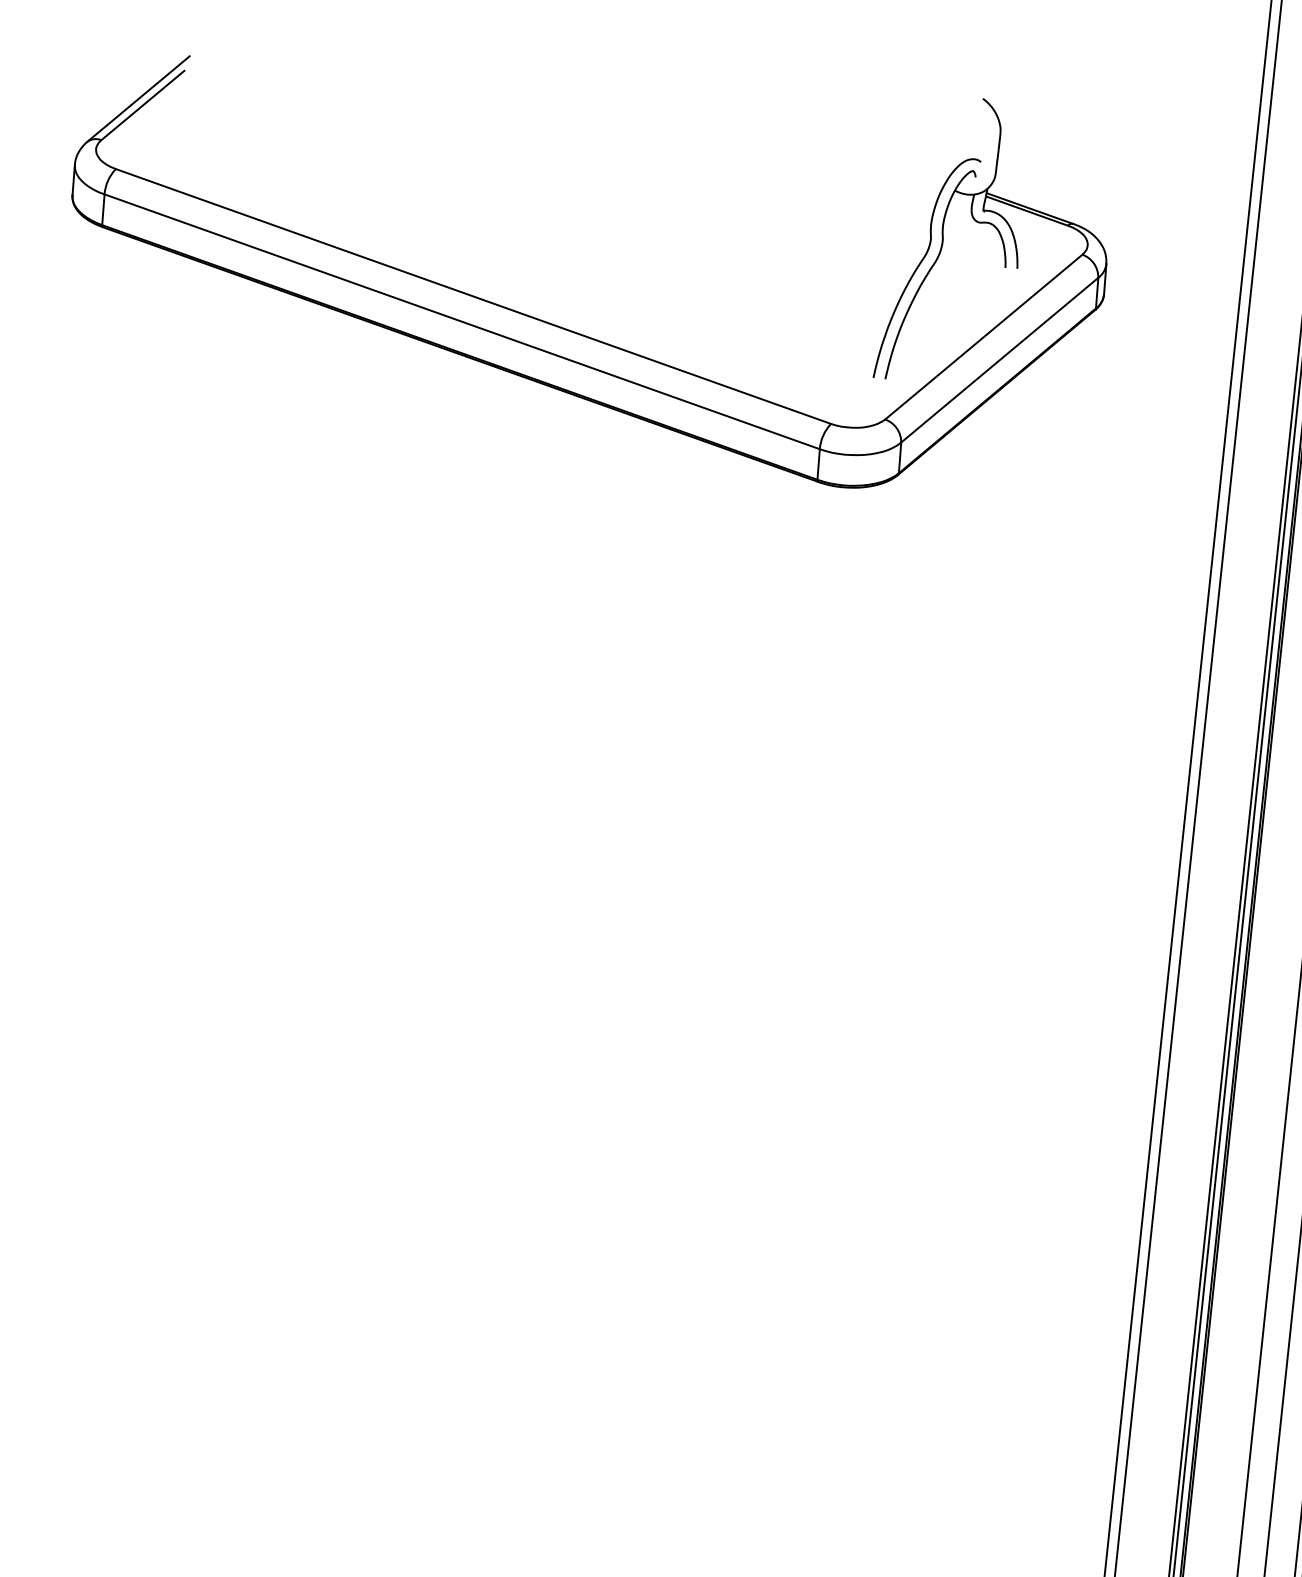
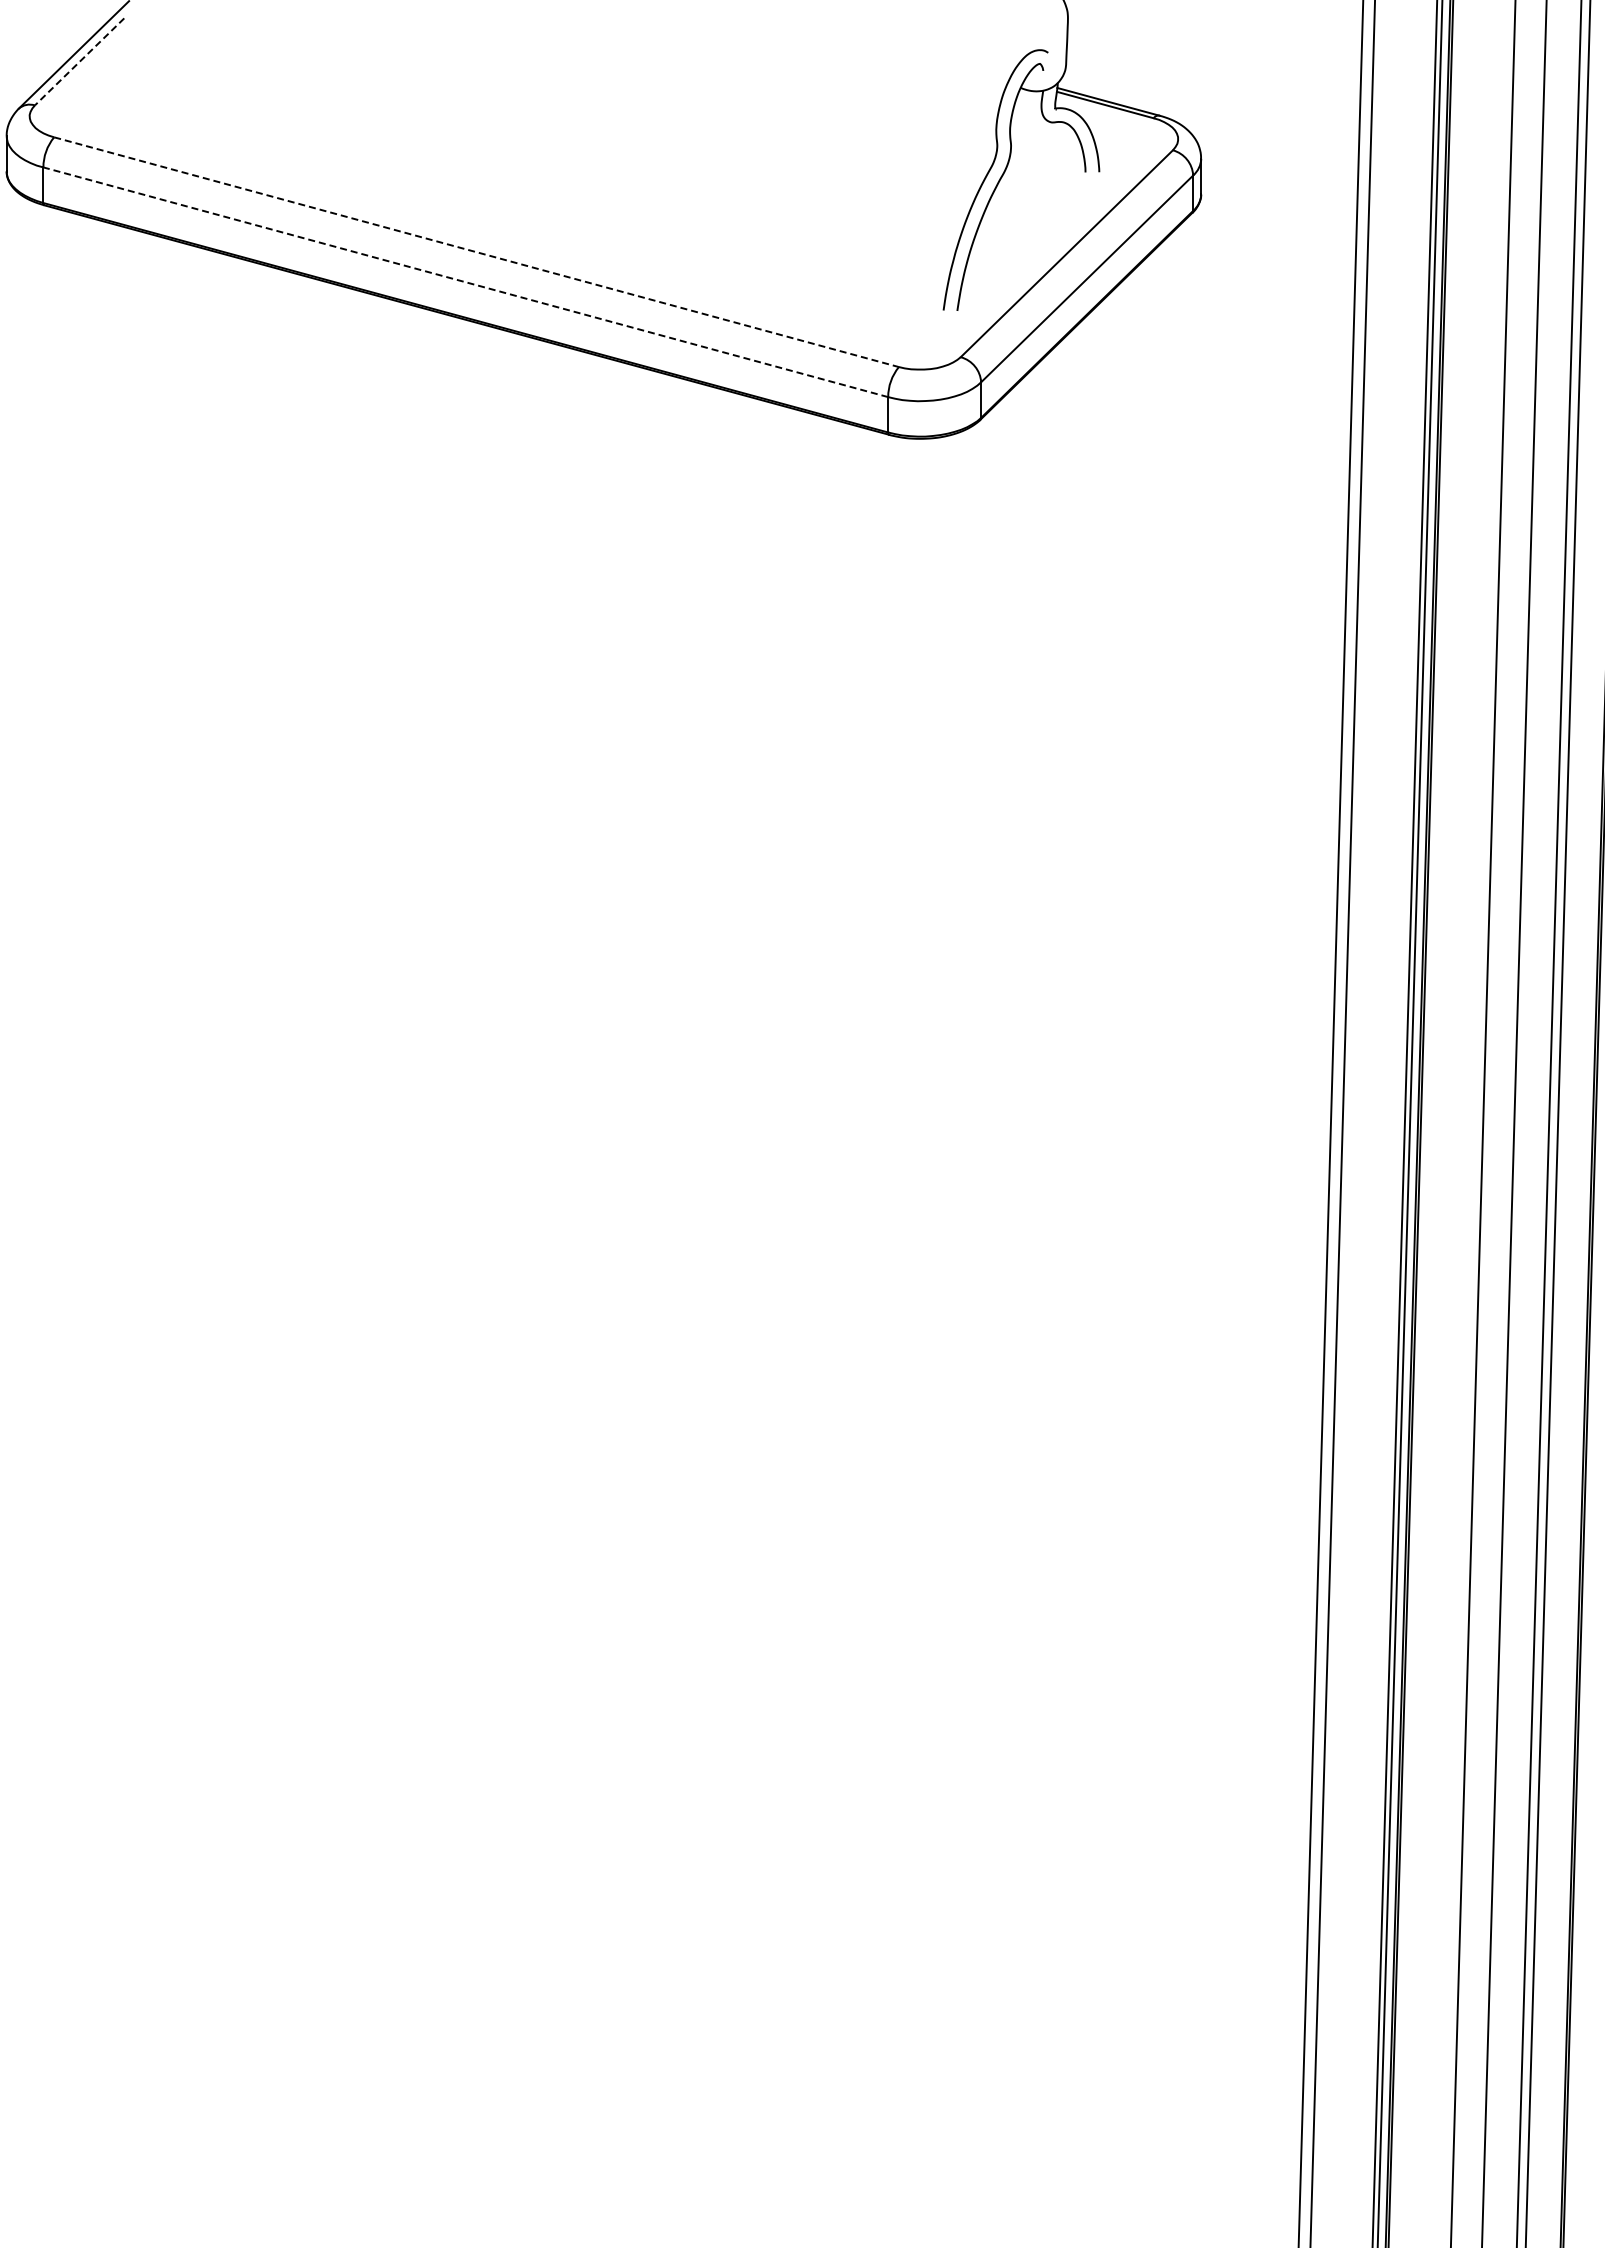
line: (142, 106) -> (79, 62), solid -> dashed
line: (473, 296) -> (476, 252), solid -> dashed
line: (461, 321) -> (465, 282), solid -> dashed

